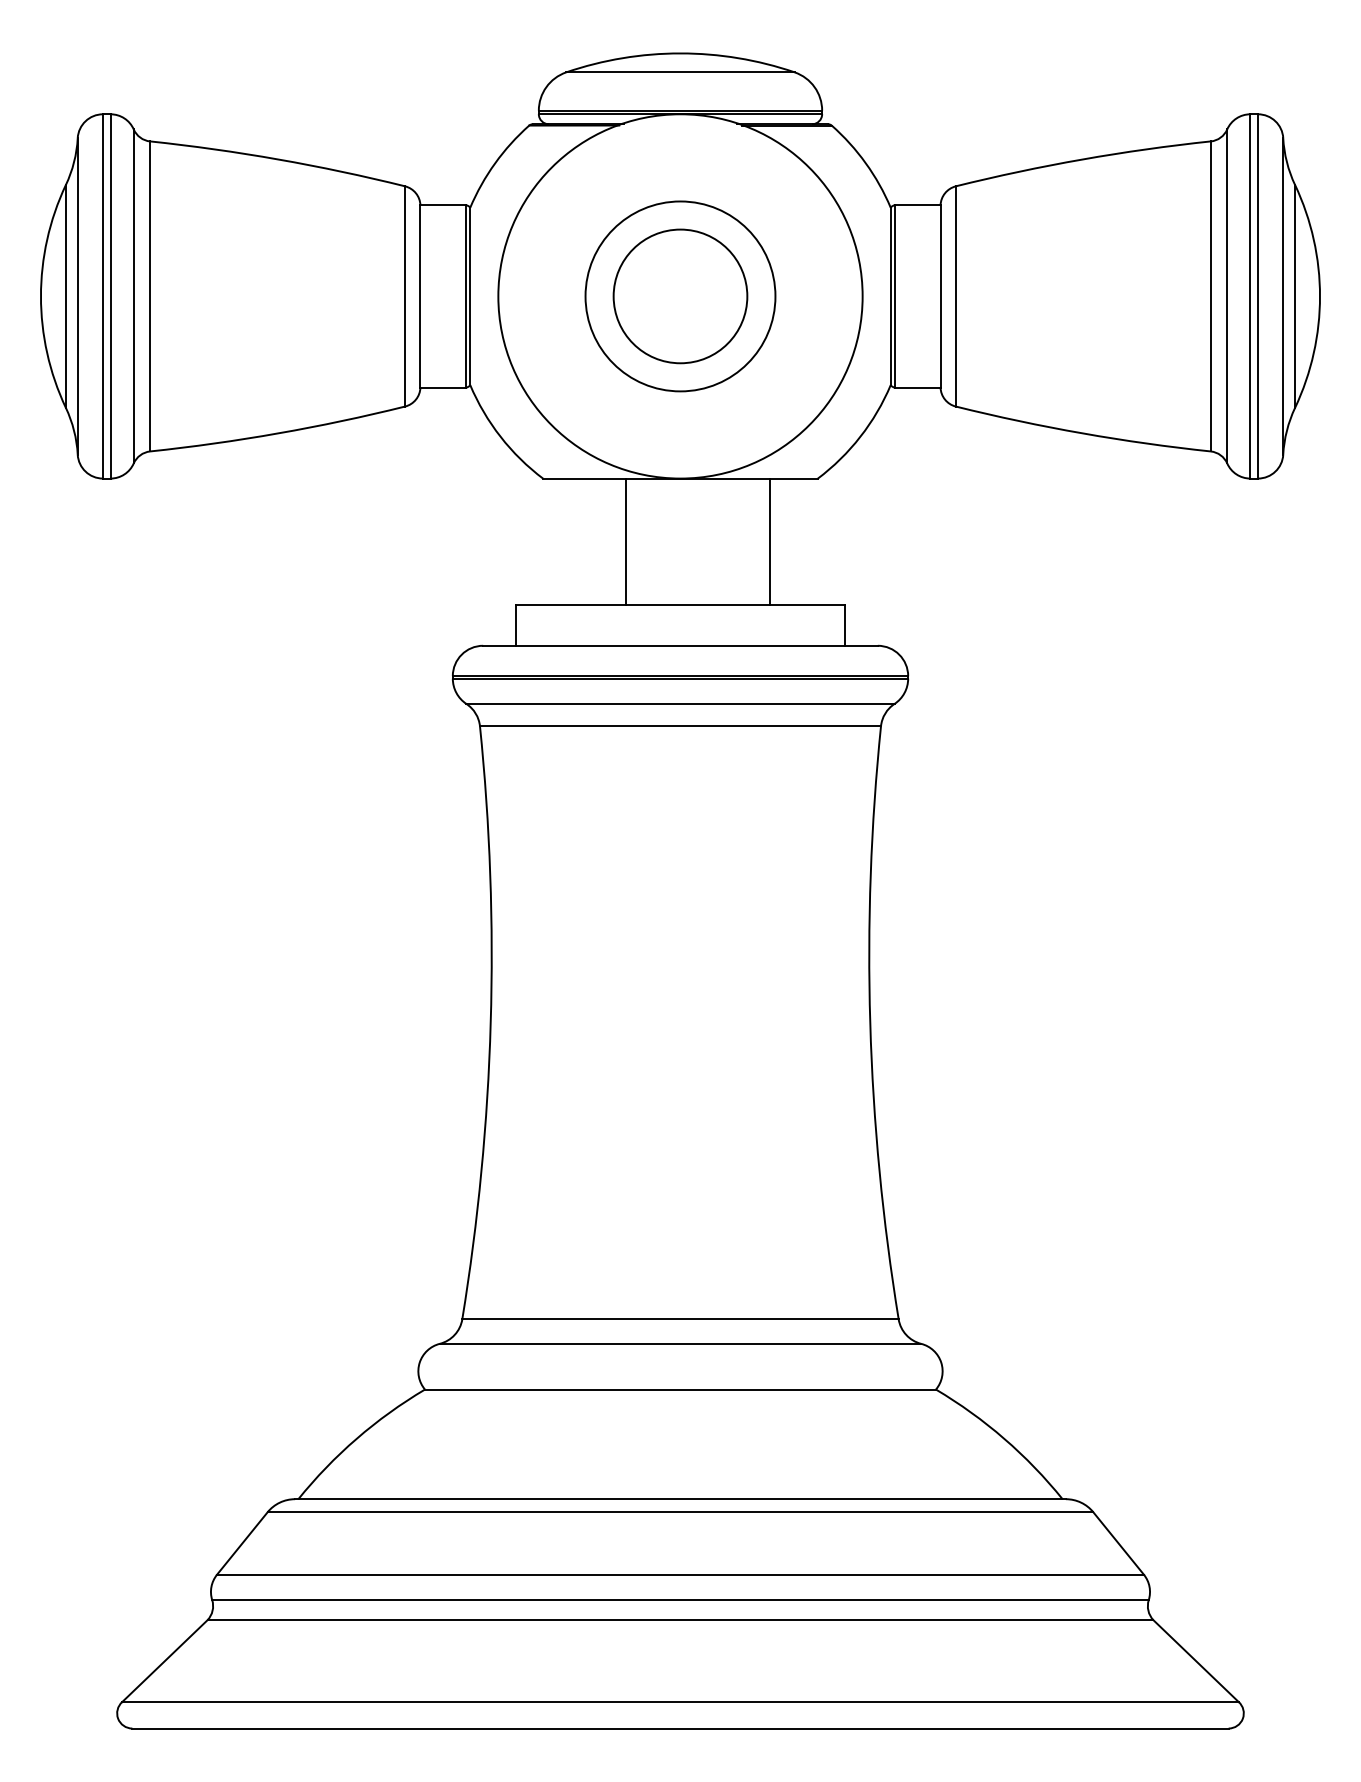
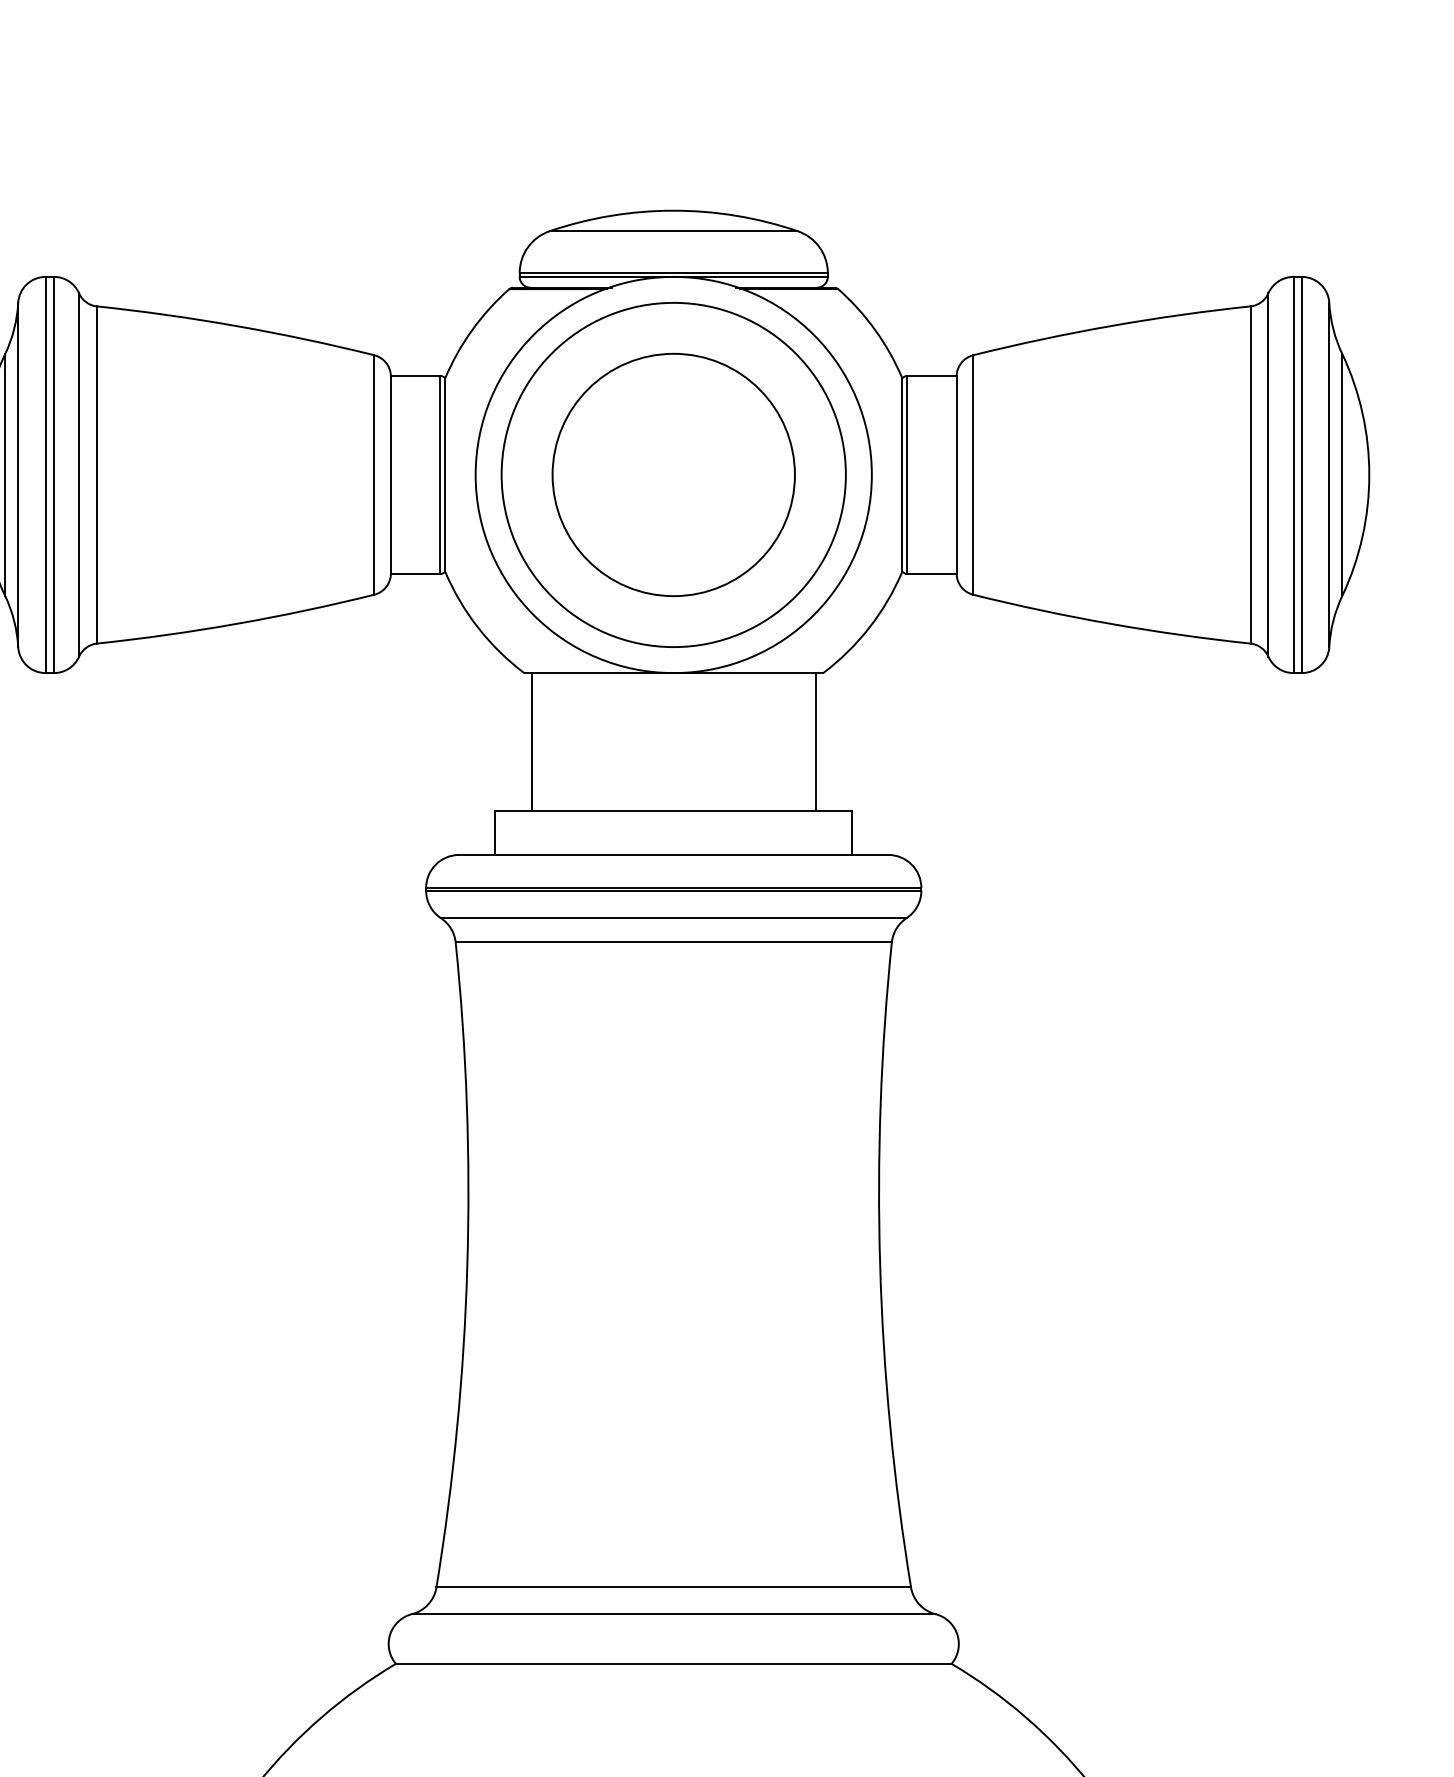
circle: (680, 296) -> (673, 475), size x1.67
circle: (680, 296) -> (673, 475), size x1.67
line: (625, 541) -> (531, 741), moved
line: (770, 541) -> (816, 741), moved

